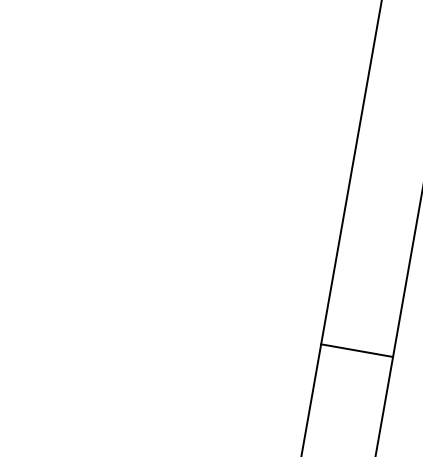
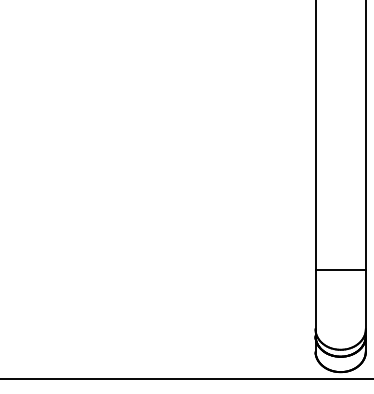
line: (356, 351) -> (340, 270), moved

